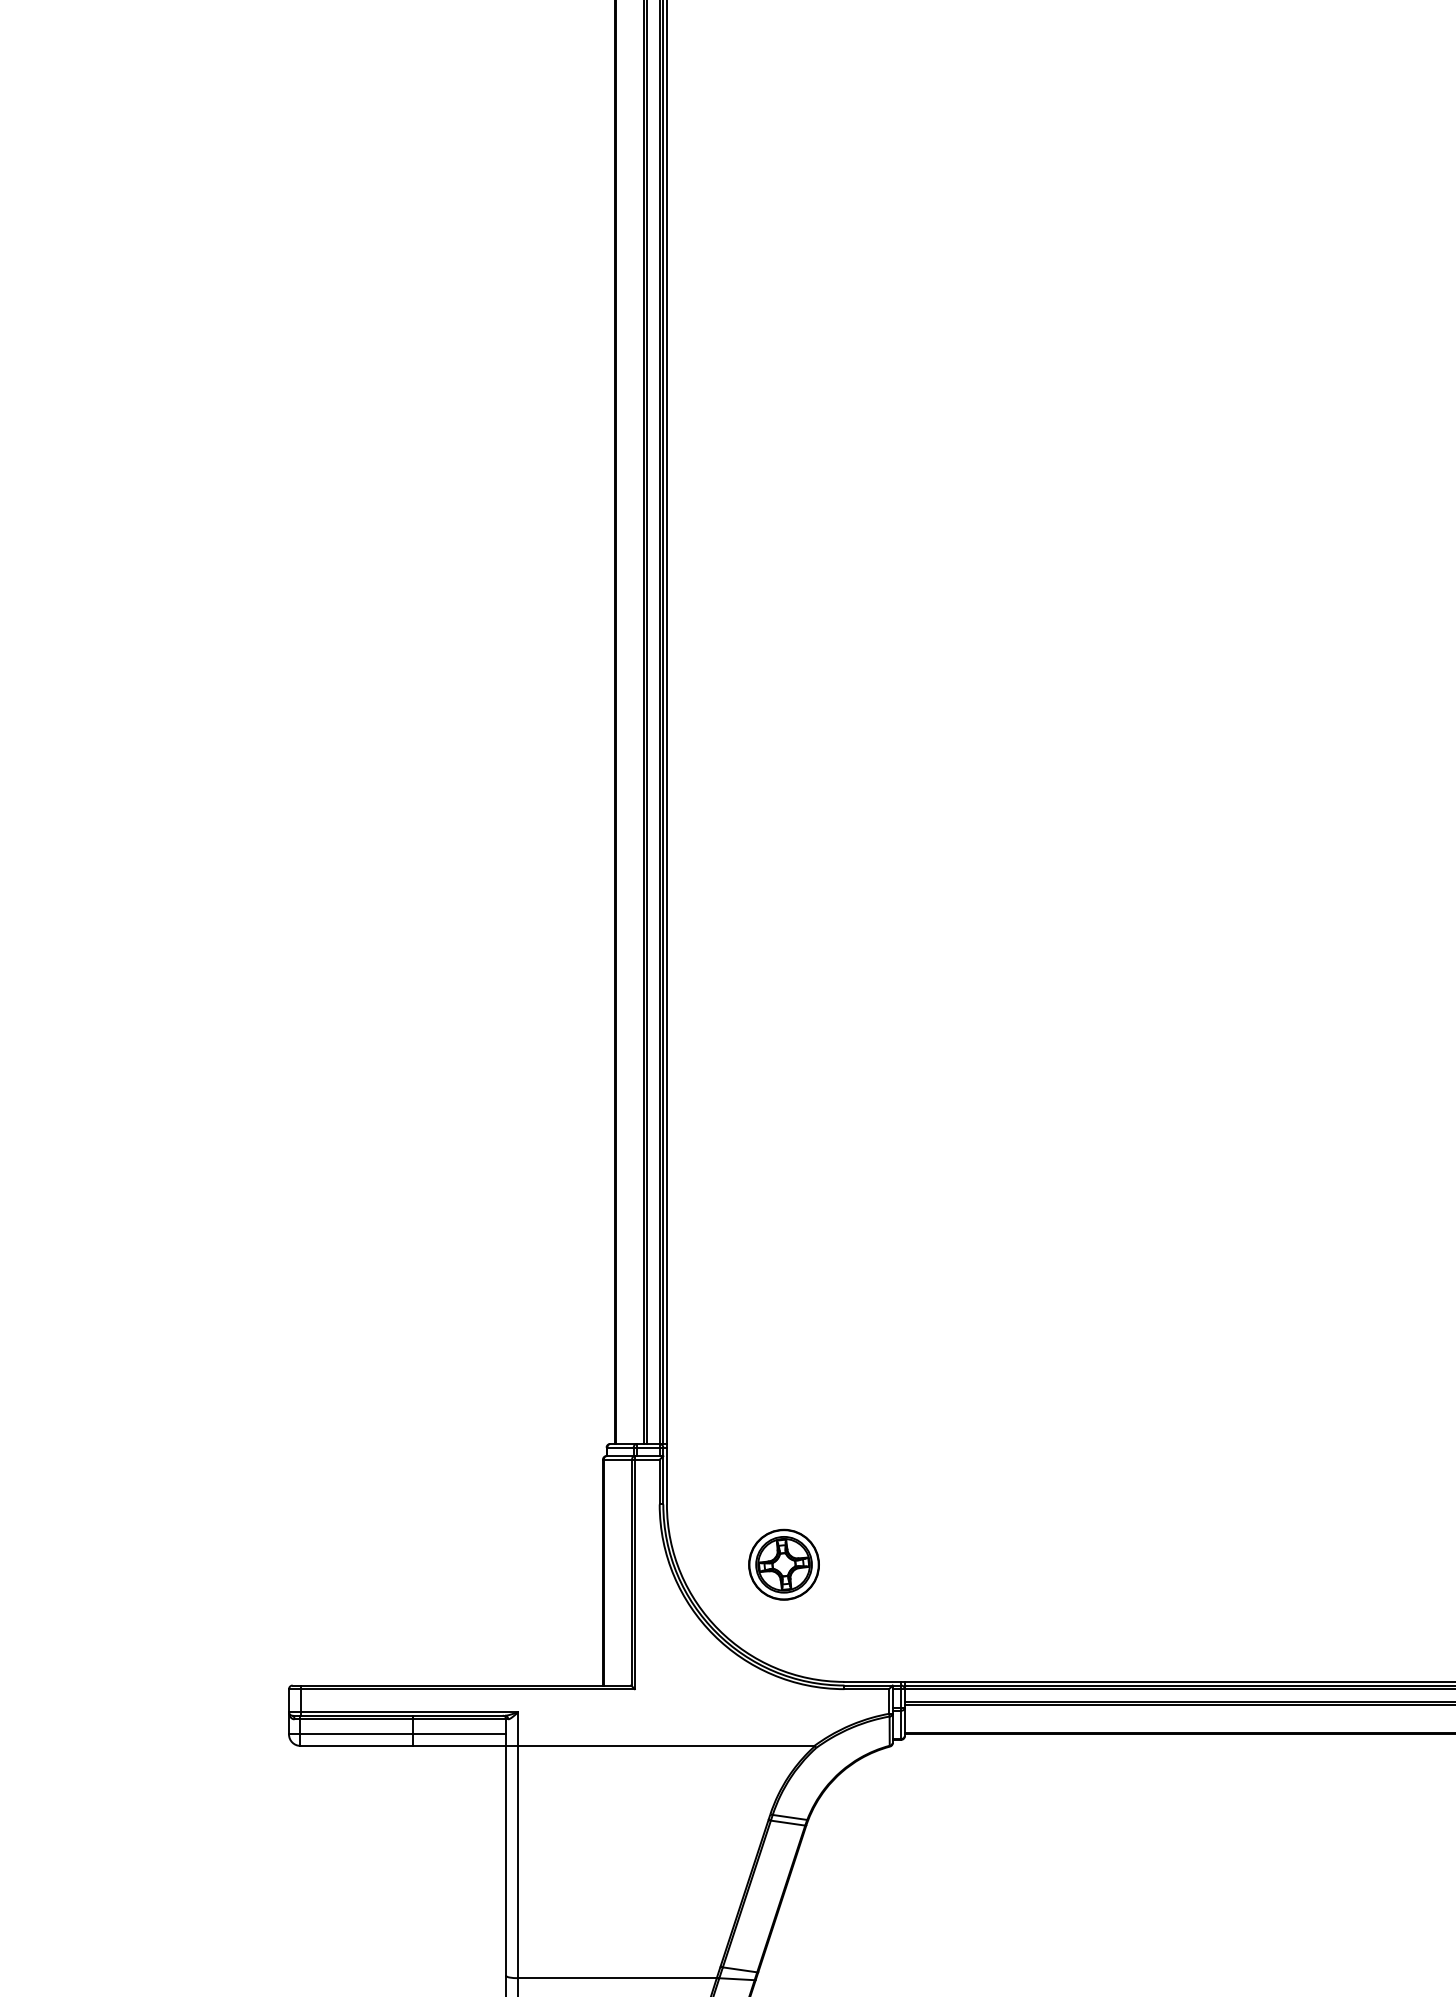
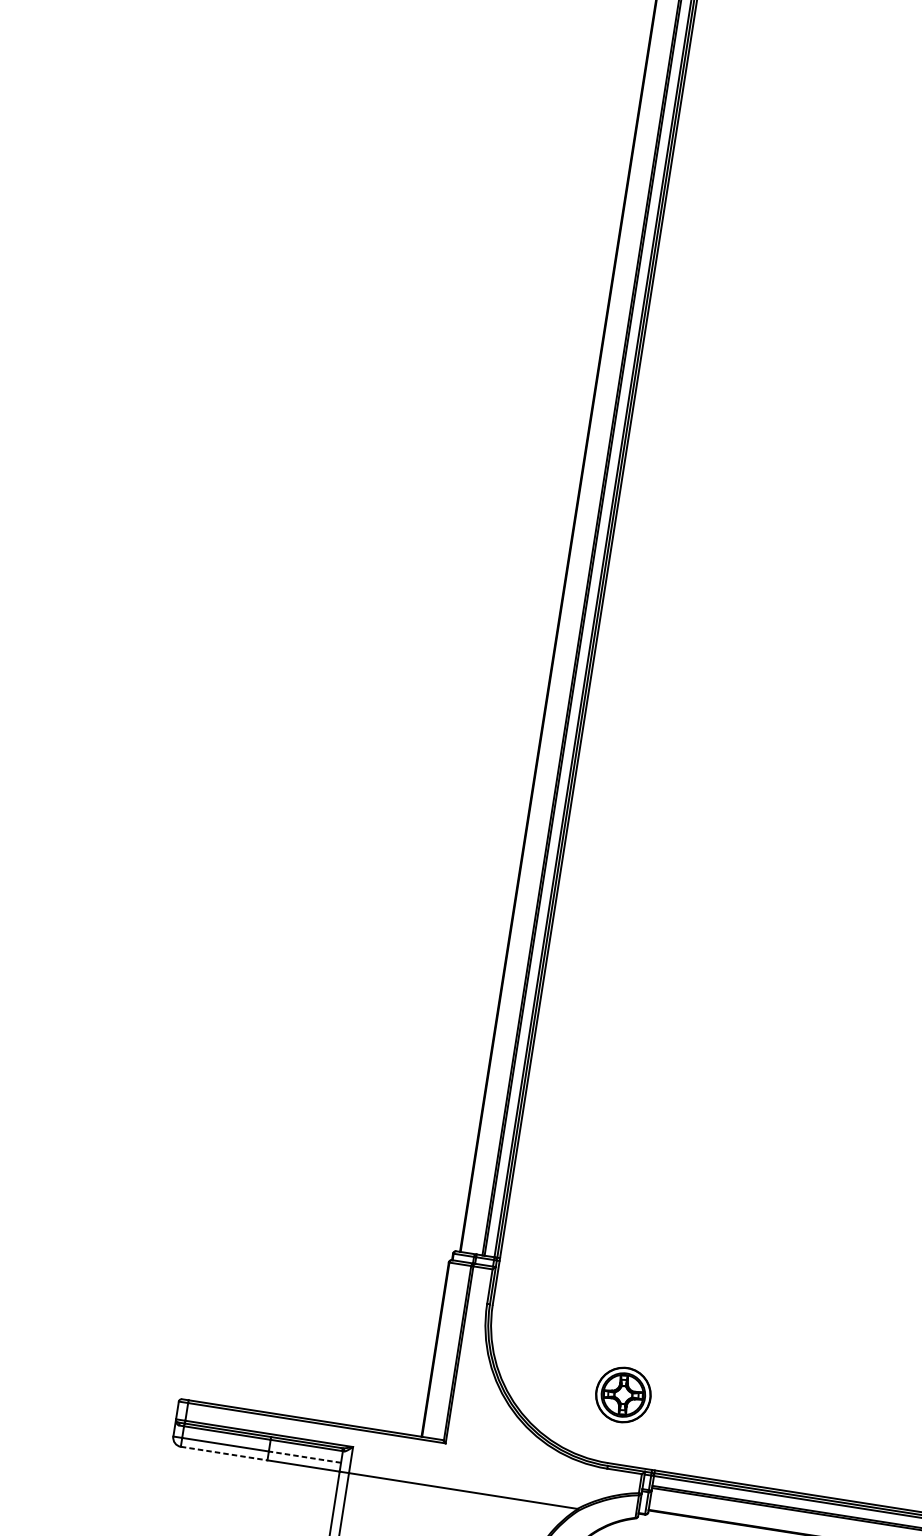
part: (783, 1564) -> (623, 1394), moved
line: (459, 1734) -> (304, 1457), solid -> dashed
line: (357, 1745) -> (224, 1453), solid -> dashed

